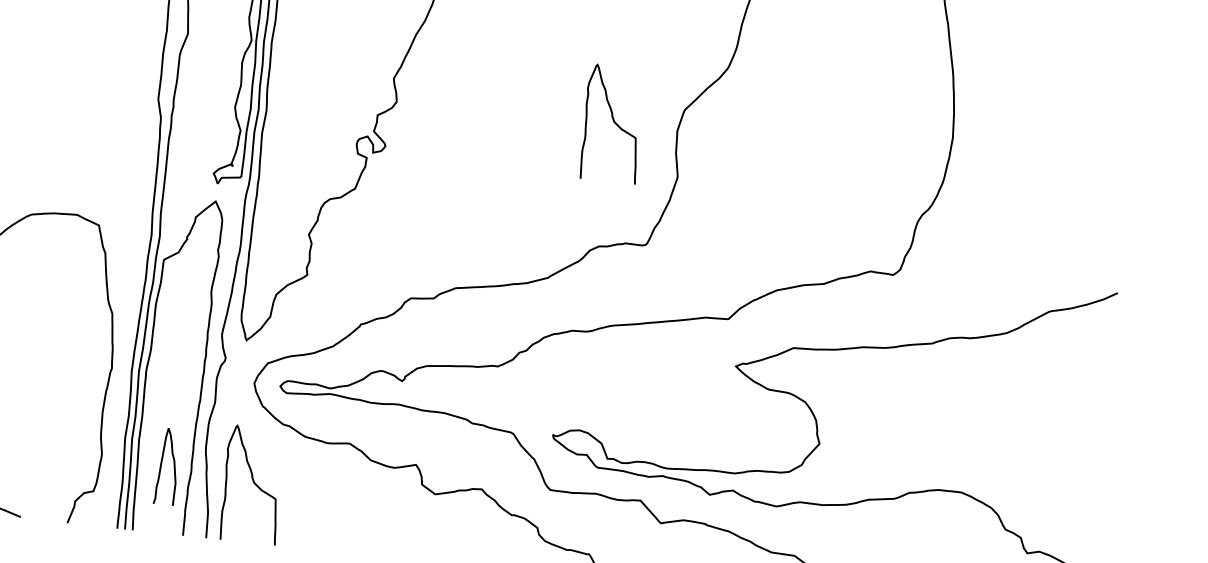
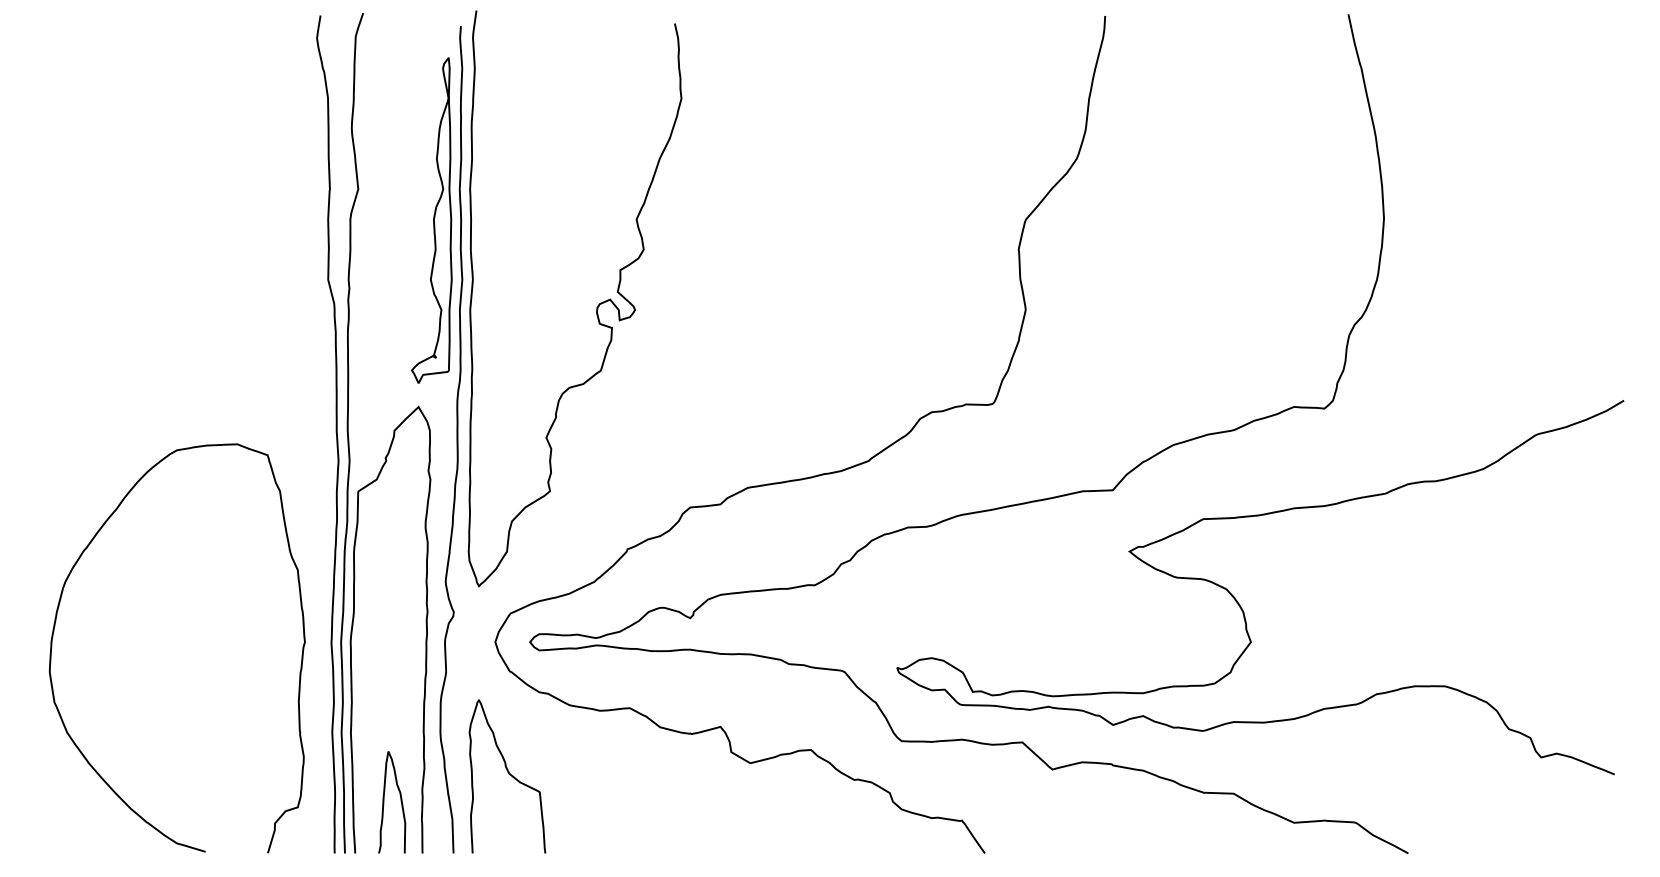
curve: (613, 122) -> (933, 246), removed
curve: (161, 466) -> (384, 802), moved

